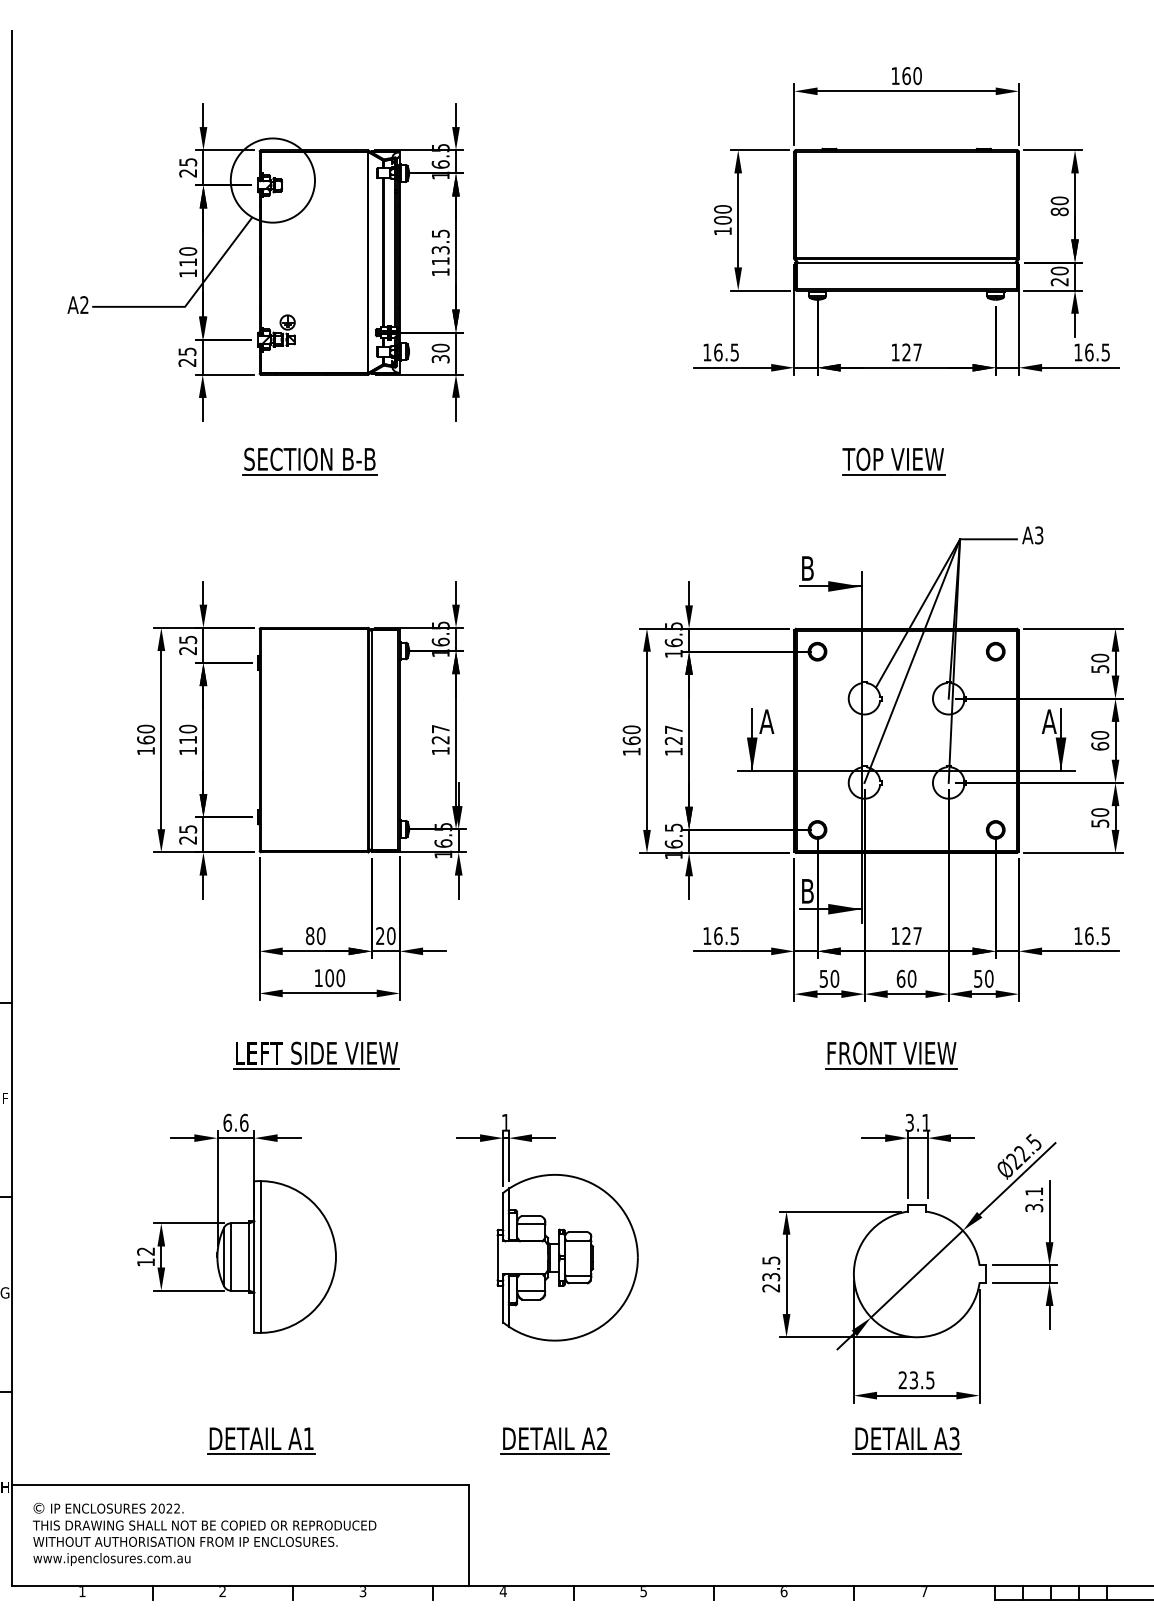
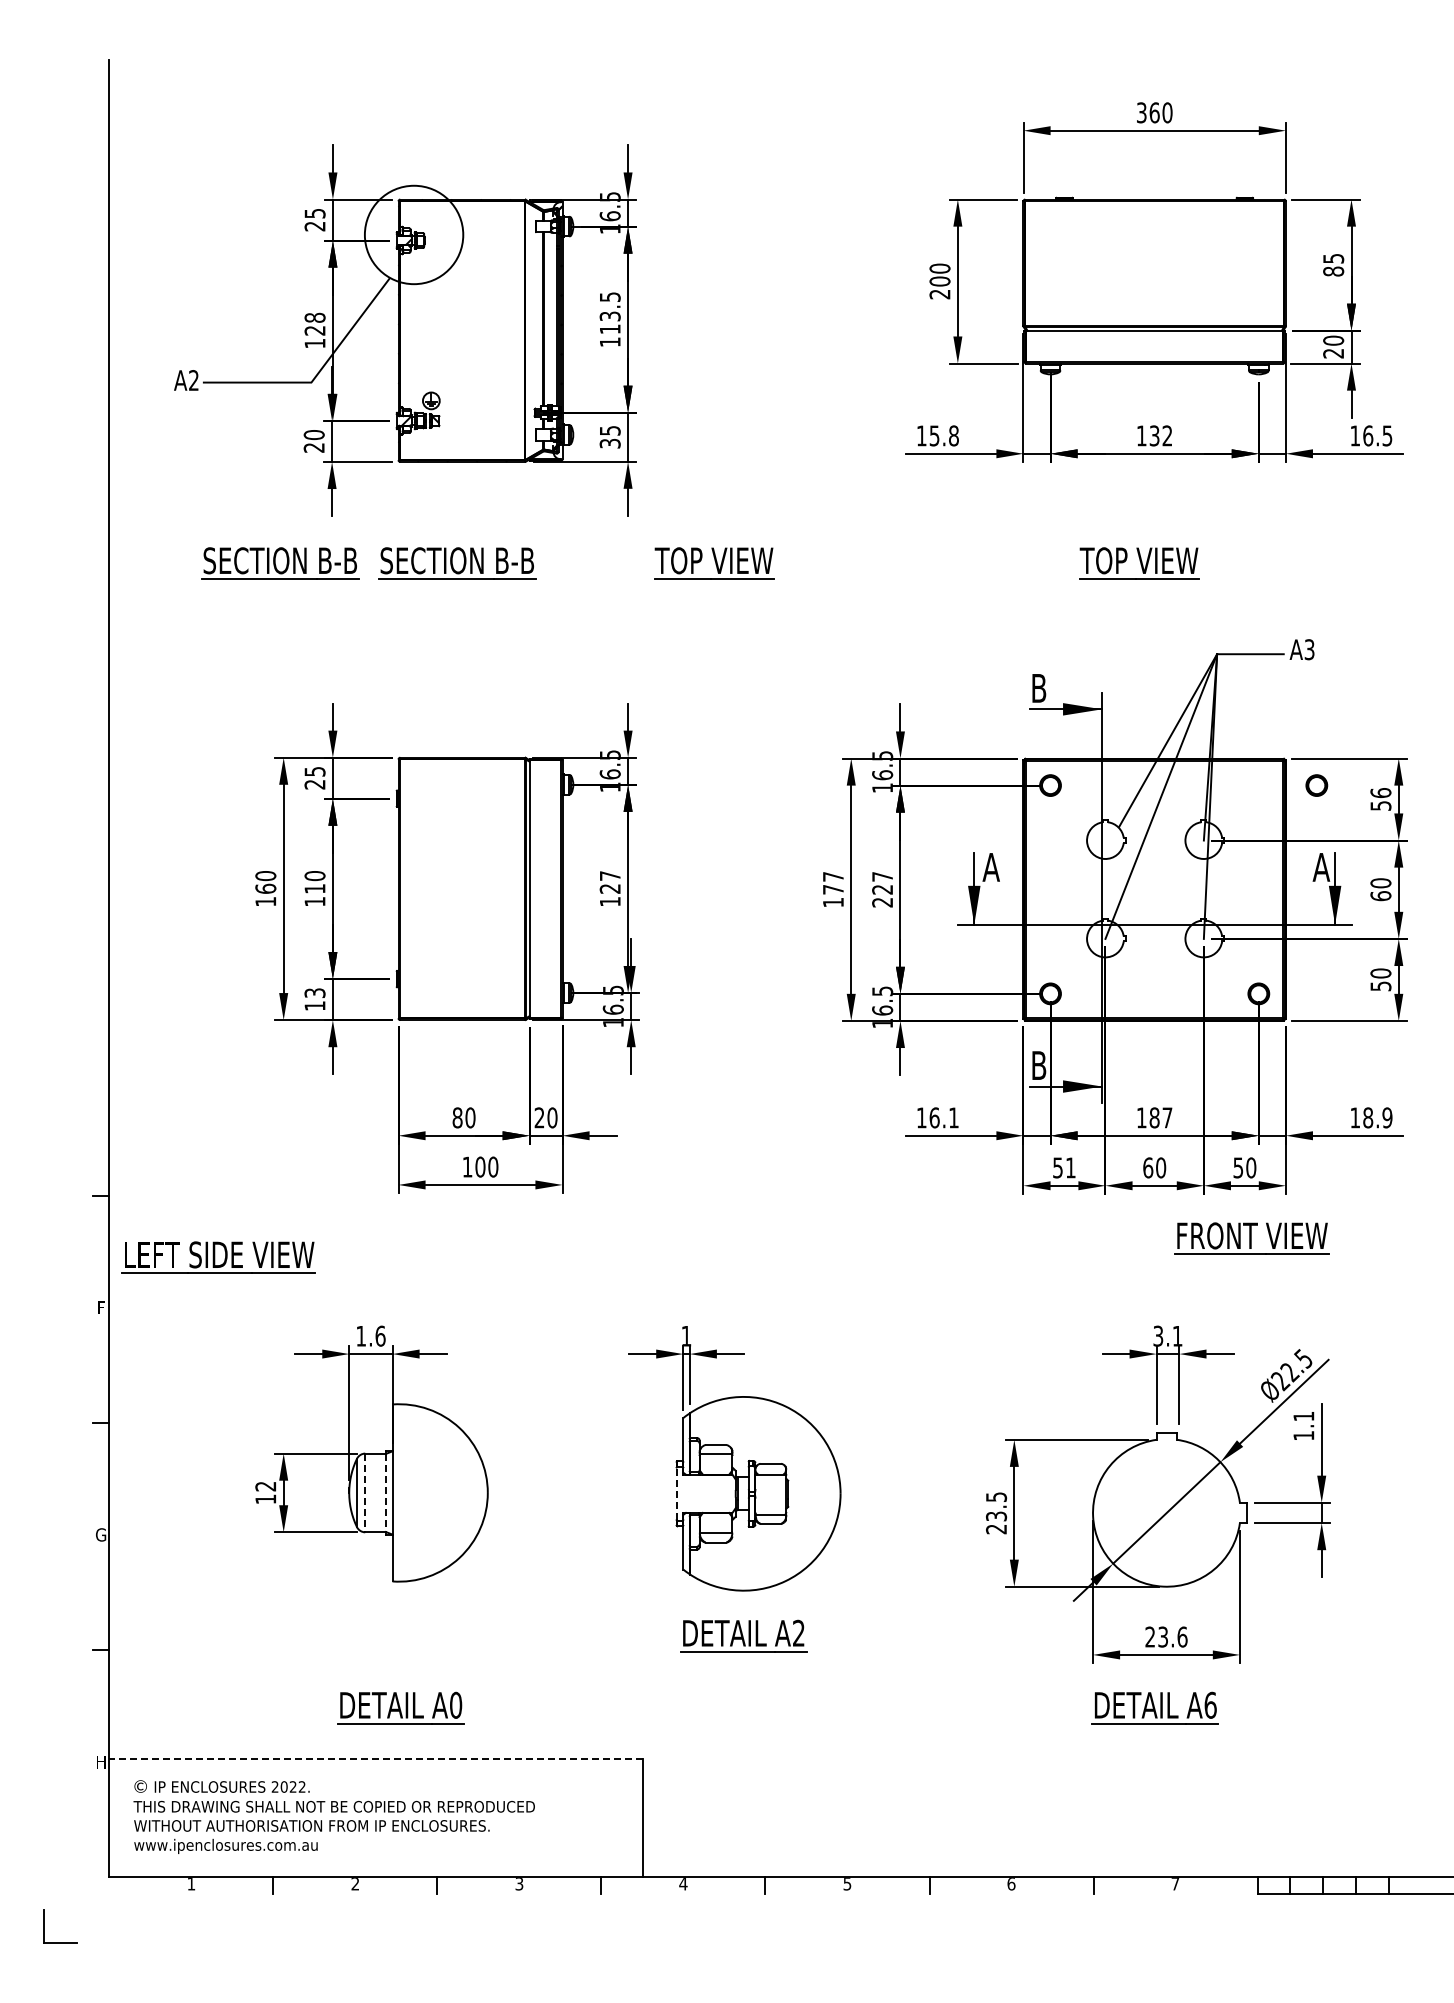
text: (895, 75) -> (1141, 112), 160 -> 360
text: (1059, 200) -> (1333, 258), 80 -> 85
text: (722, 231) -> (939, 294), 100 -> 200
text: (187, 256) -> (314, 323), 110 -> 128
text: (440, 347) -> (609, 430), 30 -> 35
text: (186, 352) -> (313, 435), 25 -> 20
text: (725, 352) -> (943, 435), 16.5 -> 15.8
text: (911, 352) -> (1160, 435), 127 -> 132
part: (158, 461) -> (280, 563), added
part: (529, 461) -> (714, 563), added
part: (995, 651) -> (1316, 785), moved
text: (1099, 658) -> (1380, 793), 50 -> 56
text: (630, 734) -> (832, 882), 160 -> 177
text: (673, 751) -> (882, 902), 127 -> 227
text: (187, 834) -> (314, 999), 25 -> 13
text: (734, 935) -> (953, 1117), 16.5 -> 16.1
text: (906, 935) -> (1154, 1117), 127 -> 187
text: (1097, 935) -> (1377, 1117), 16.5 -> 18.9
text: (834, 978) -> (1070, 1167), 50 -> 51
part: (316, 1055) -> (218, 1257), moved
part: (891, 1055) -> (1251, 1238), moved
text: (227, 1122) -> (361, 1335), 6.6 -> 1.6
text: (1033, 1207) -> (1303, 1435), 3.1 -> 1.1
line: (260, 1256) -> (399, 1492), removed
line: (231, 1257) -> (365, 1493), solid -> dashed
line: (248, 1257) -> (385, 1493), solid -> dashed
line: (497, 1257) -> (676, 1493), solid -> dashed
text: (930, 1379) -> (1182, 1636), 23.5 -> 23.6
text: (309, 1438) -> (456, 1704), A1 -> A0
text: (954, 1438) -> (1210, 1704), A3 -> A6
part: (554, 1440) -> (743, 1635), moved
line: (240, 1485) -> (376, 1759), solid -> dashed

